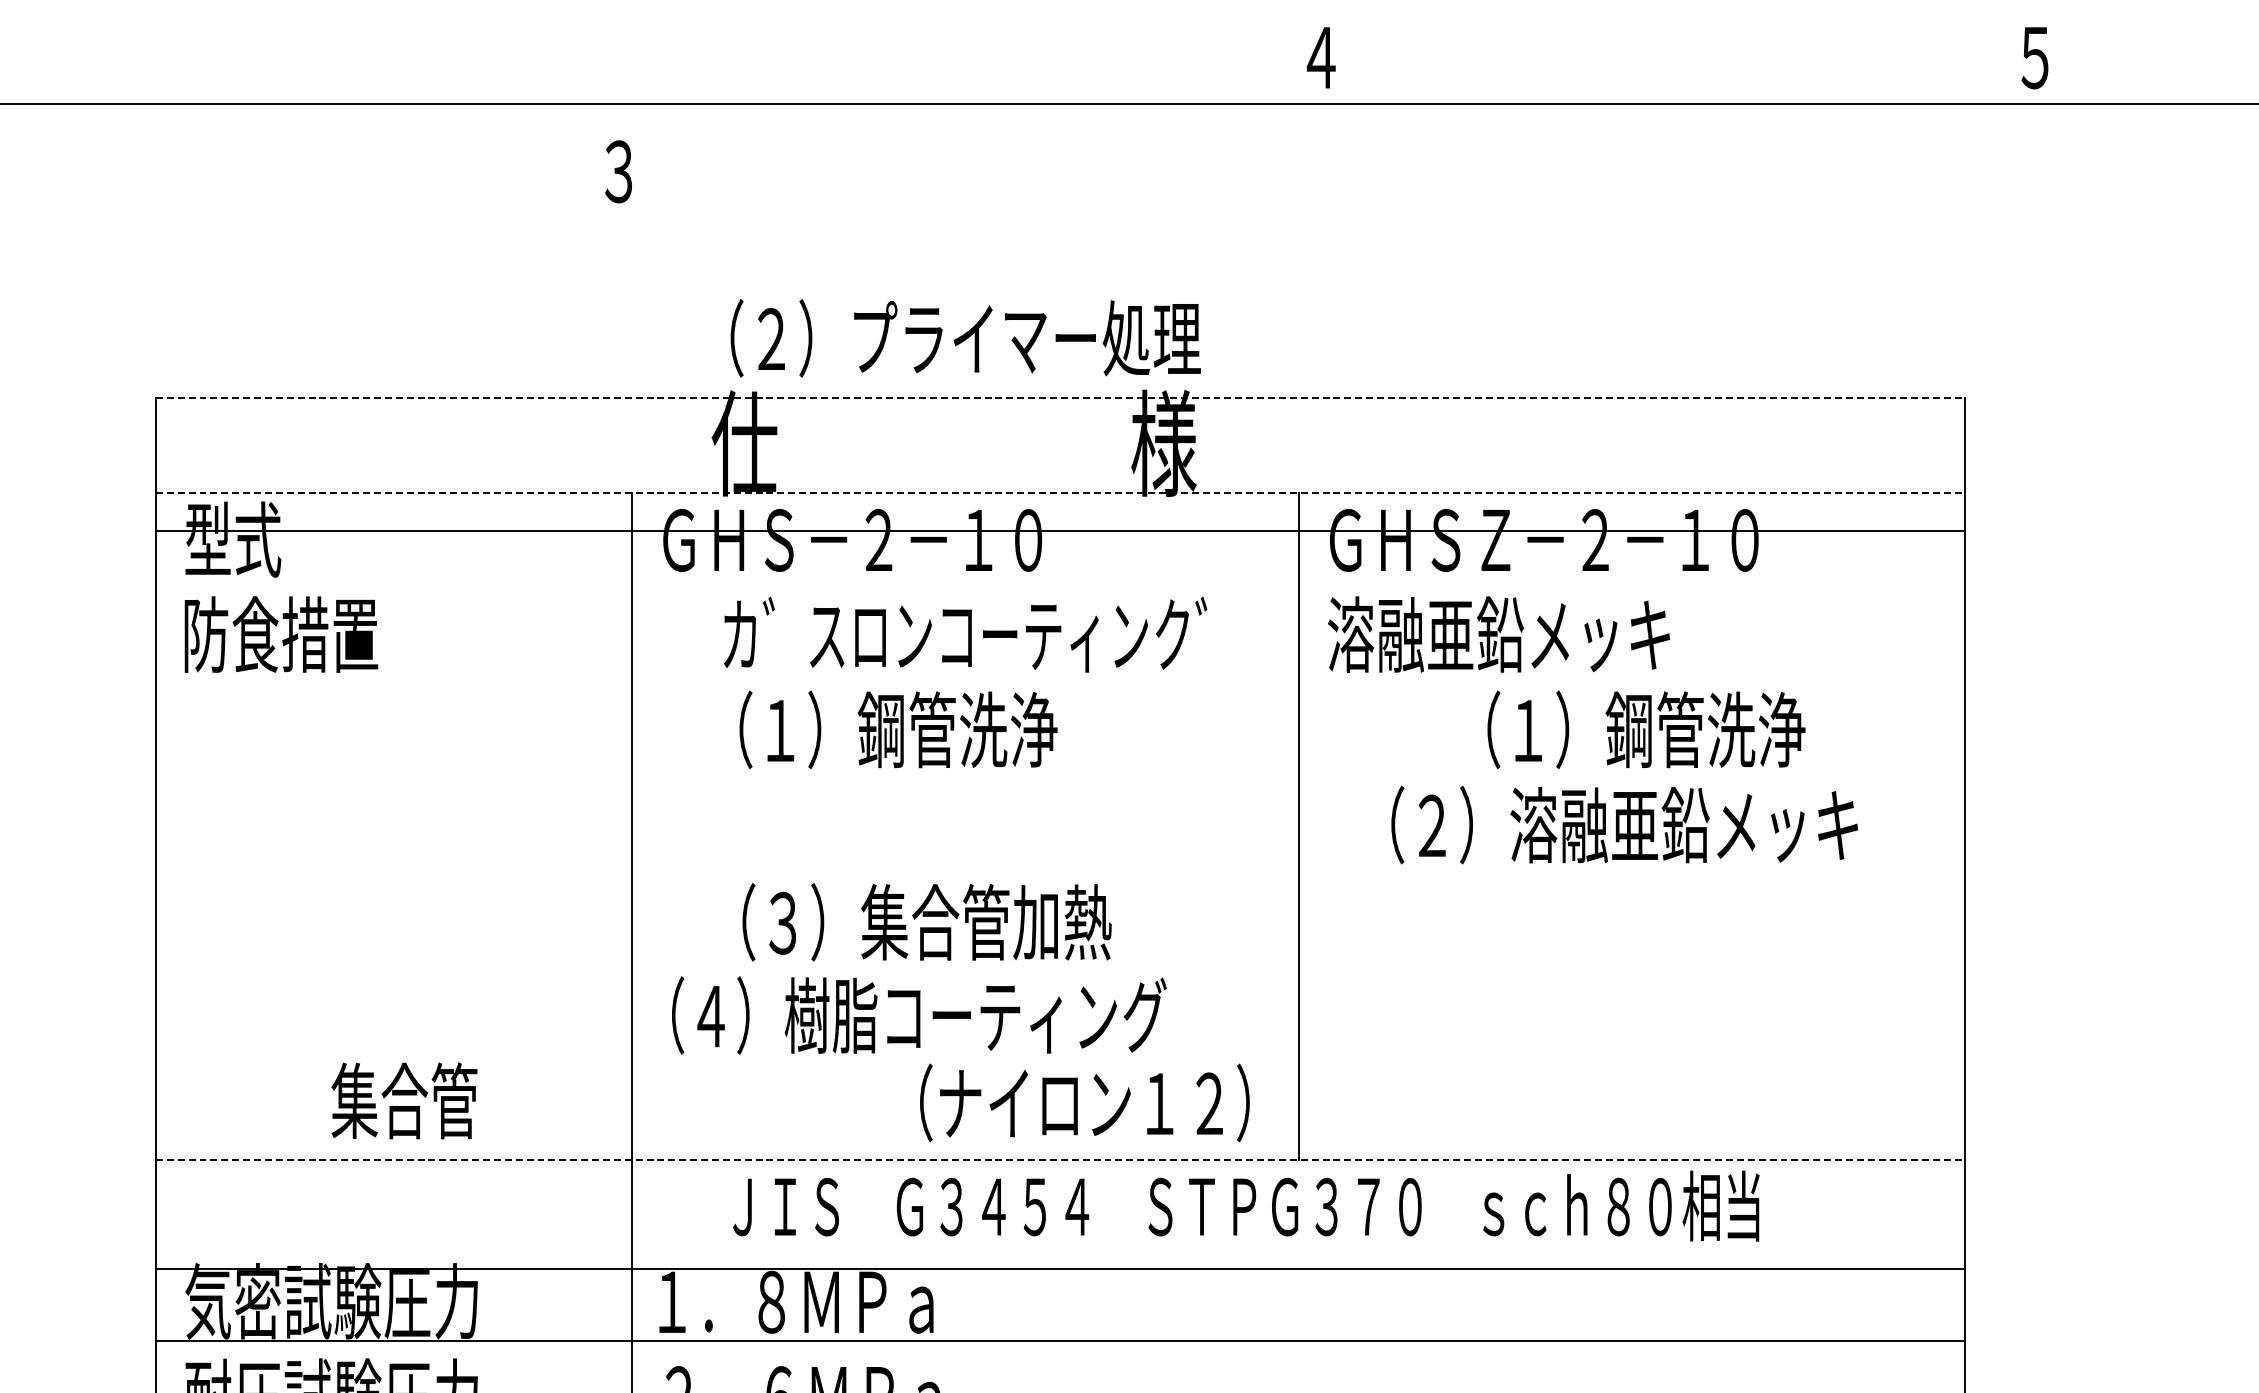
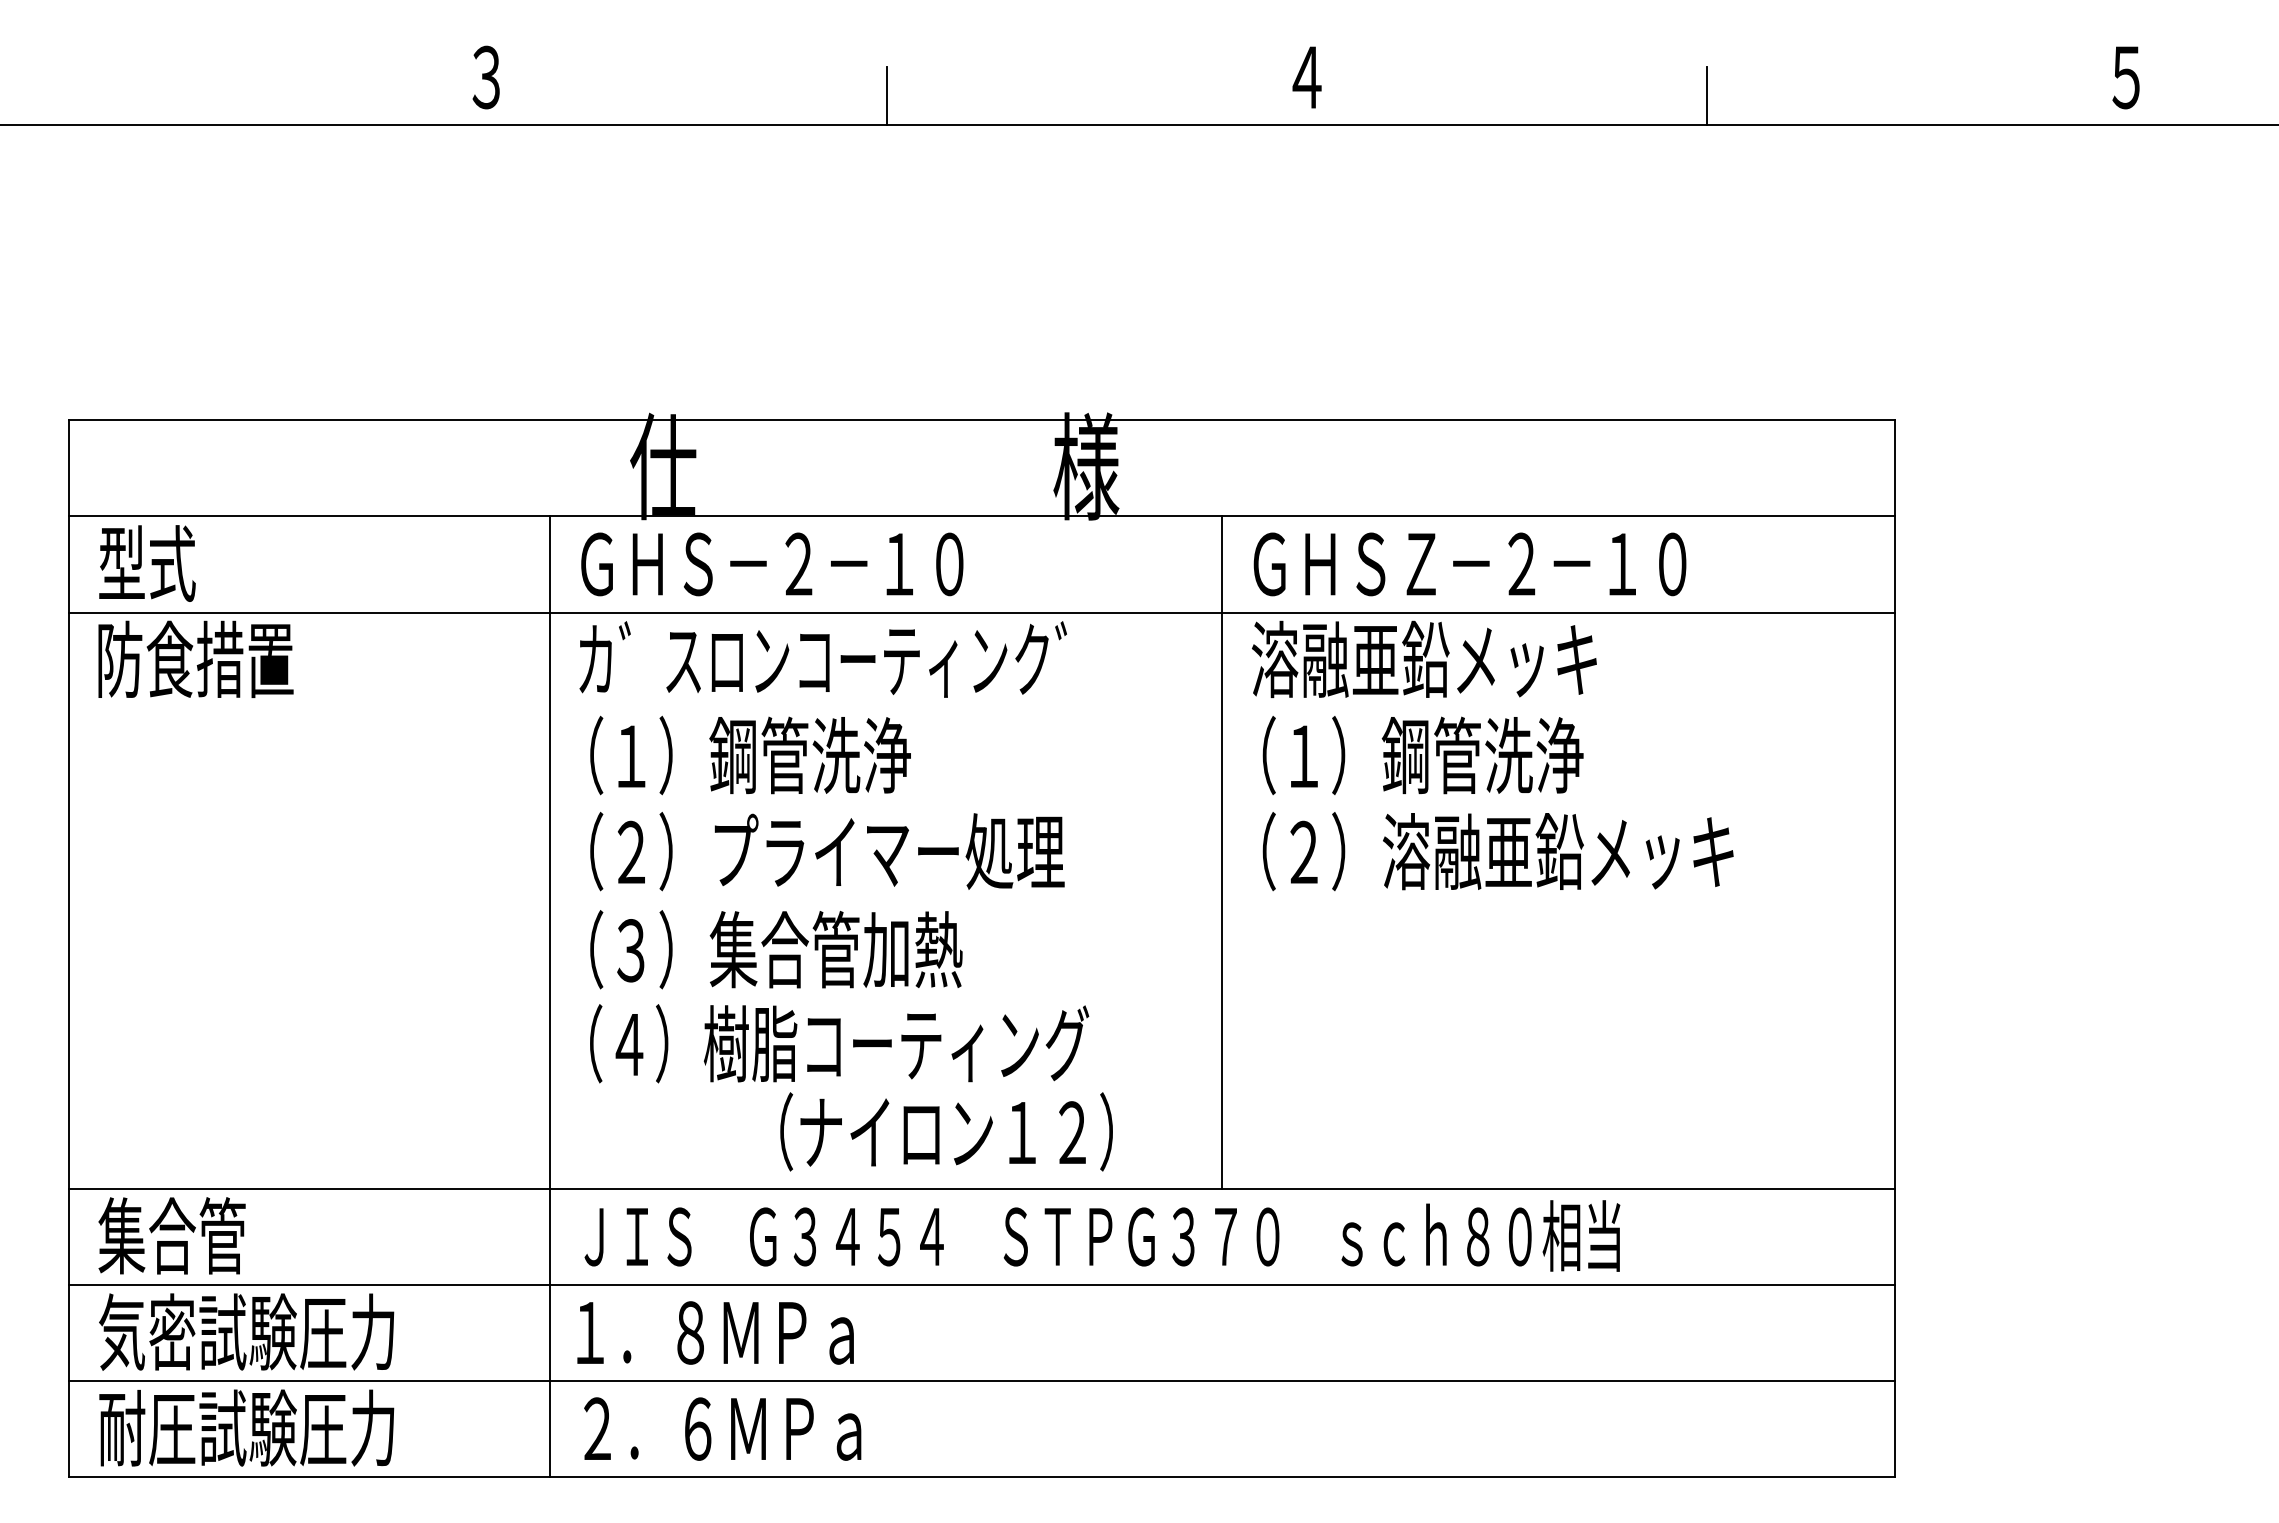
text: (1320, 57) -> (1306, 77), moved
text: (2034, 57) -> (2125, 77), moved
line: (966, 75) -> (887, 95), added
line: (1779, 75) -> (1707, 95), added
text: (617, 171) -> (485, 77), moved
text: (965, 338) -> (827, 851), moved
line: (1060, 397) -> (982, 420), dashed -> solid
line: (1060, 492) -> (982, 516), dashed -> solid
line: (1060, 530) -> (981, 612), moved
text: (964, 634) -> (822, 659), moved
text: (898, 729) -> (750, 755), moved
text: (1645, 729) -> (1422, 755), moved
text: (1623, 824) -> (1497, 851), moved
text: (927, 922) -> (776, 949), moved
text: (403, 1100) -> (171, 1235), moved
text: (1084, 1102) -> (946, 1131), moved
line: (1060, 1160) -> (982, 1189), dashed -> solid
text: (1246, 1205) -> (1102, 1235), moved
line: (1060, 1269) -> (981, 1381), moved
line: (1060, 1341) -> (981, 1285), moved

